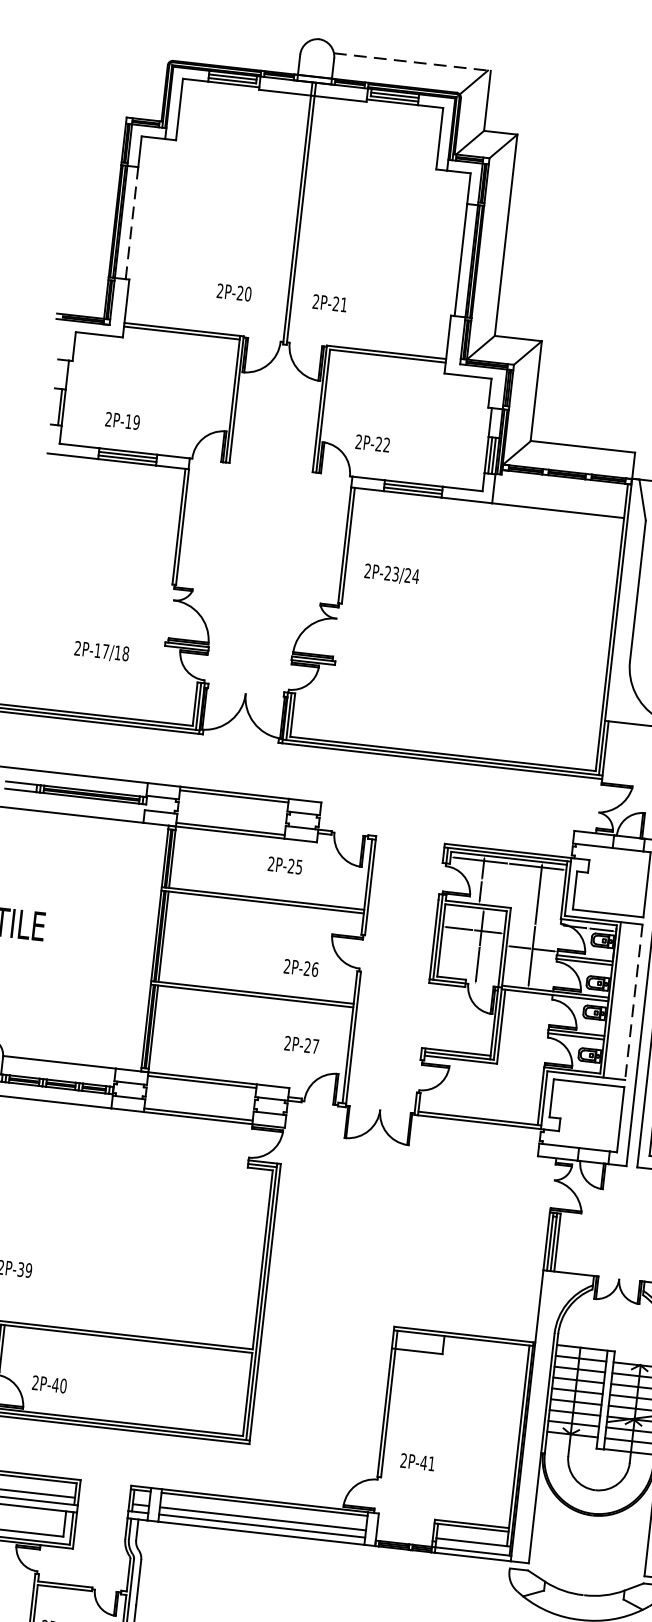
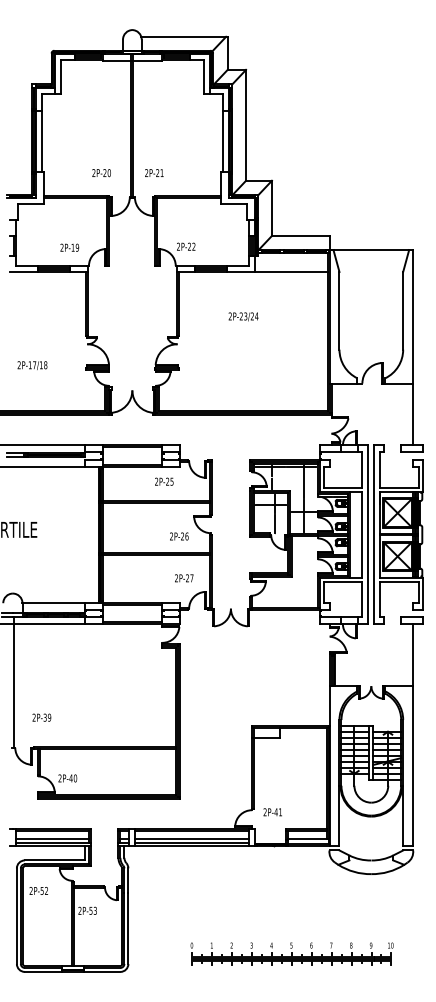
line: (412, 61) -> (184, 36), dashed -> solid
line: (131, 222) -> (41, 141), dashed -> solid
text: (122, 420) -> (69, 247), moved
text: (391, 573) -> (243, 316), moved
text: (101, 651) -> (32, 365), moved
line: (634, 1001) -> (362, 534), dashed -> solid
text: (417, 1462) -> (272, 812), moved

